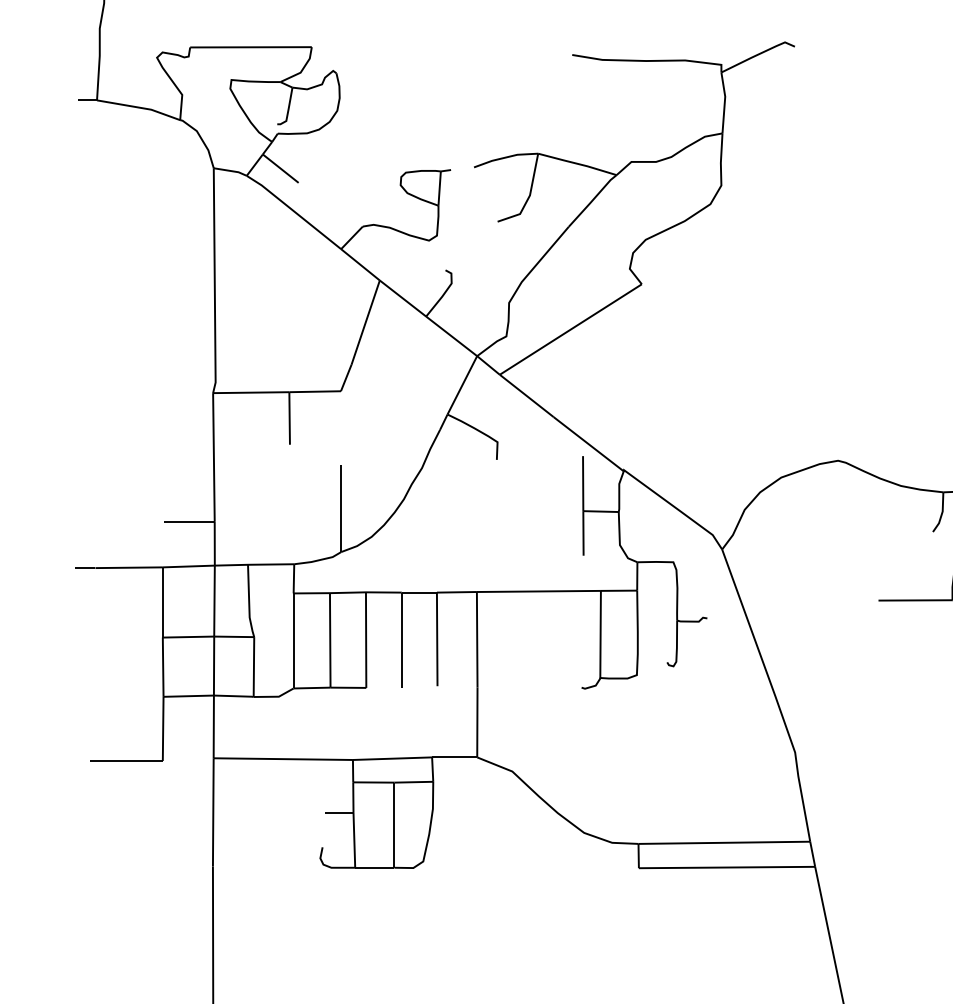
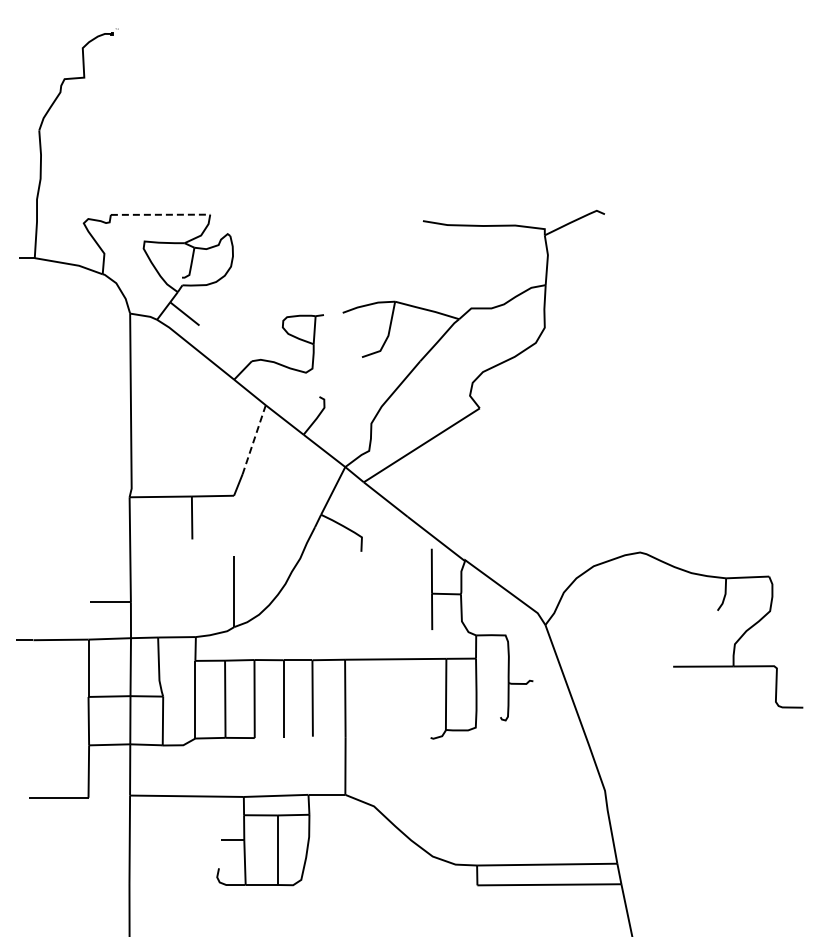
line: (250, 46) -> (160, 214), solid -> dashed
line: (366, 323) -> (254, 440), solid -> dashed

